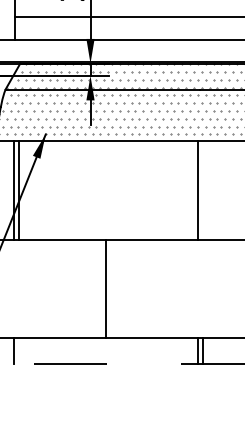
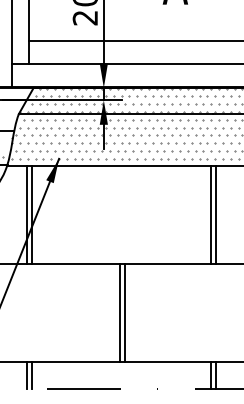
line: (202, 190) -> (215, 214), added
line: (111, 288) -> (124, 312), added
line: (18, 350) -> (31, 374), added

